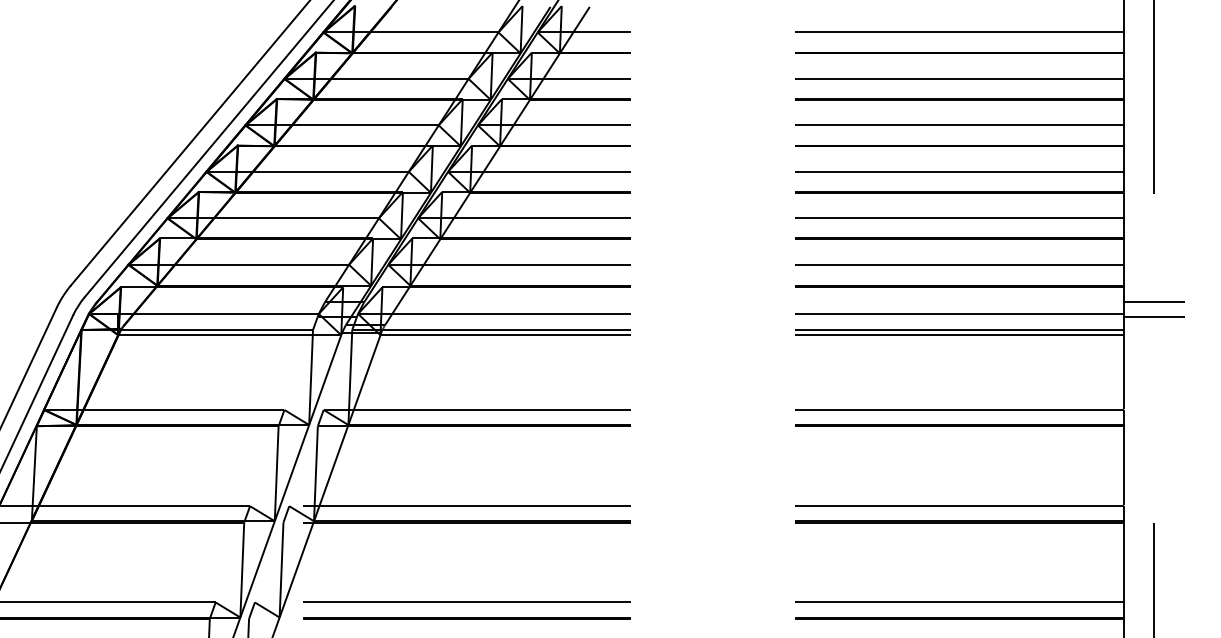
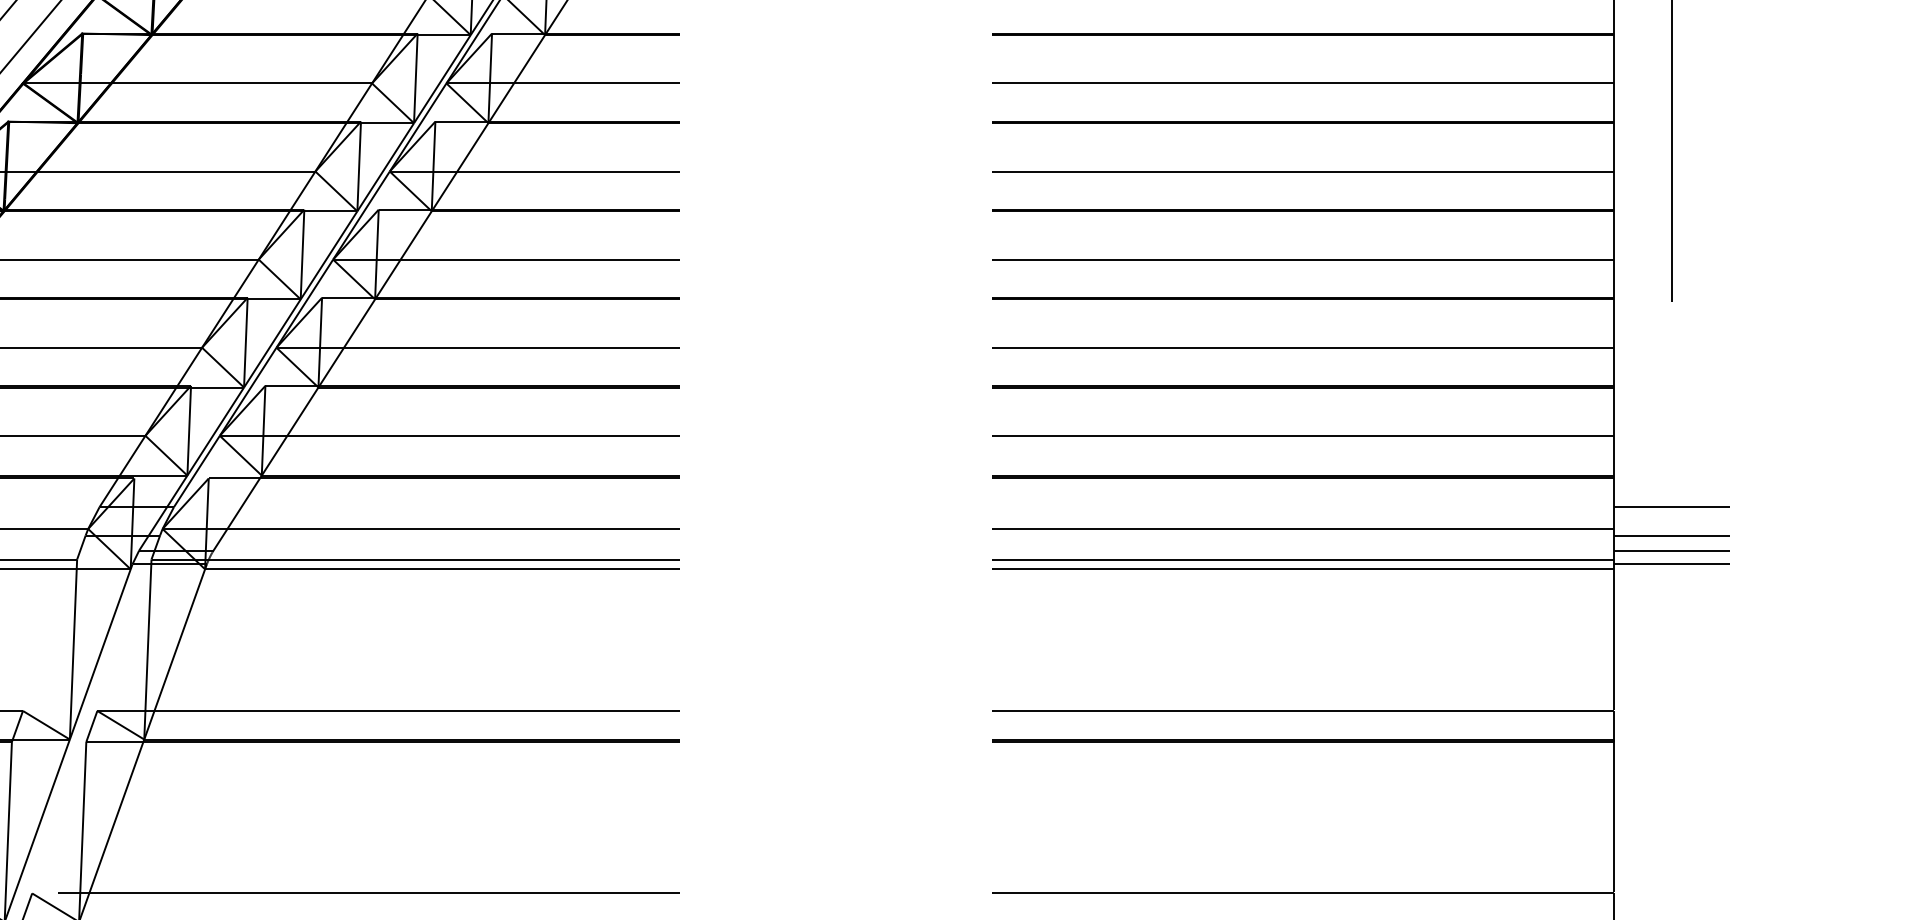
line: (1153, 325) -> (1670, 550), added
line: (1153, 332) -> (1670, 564), added

